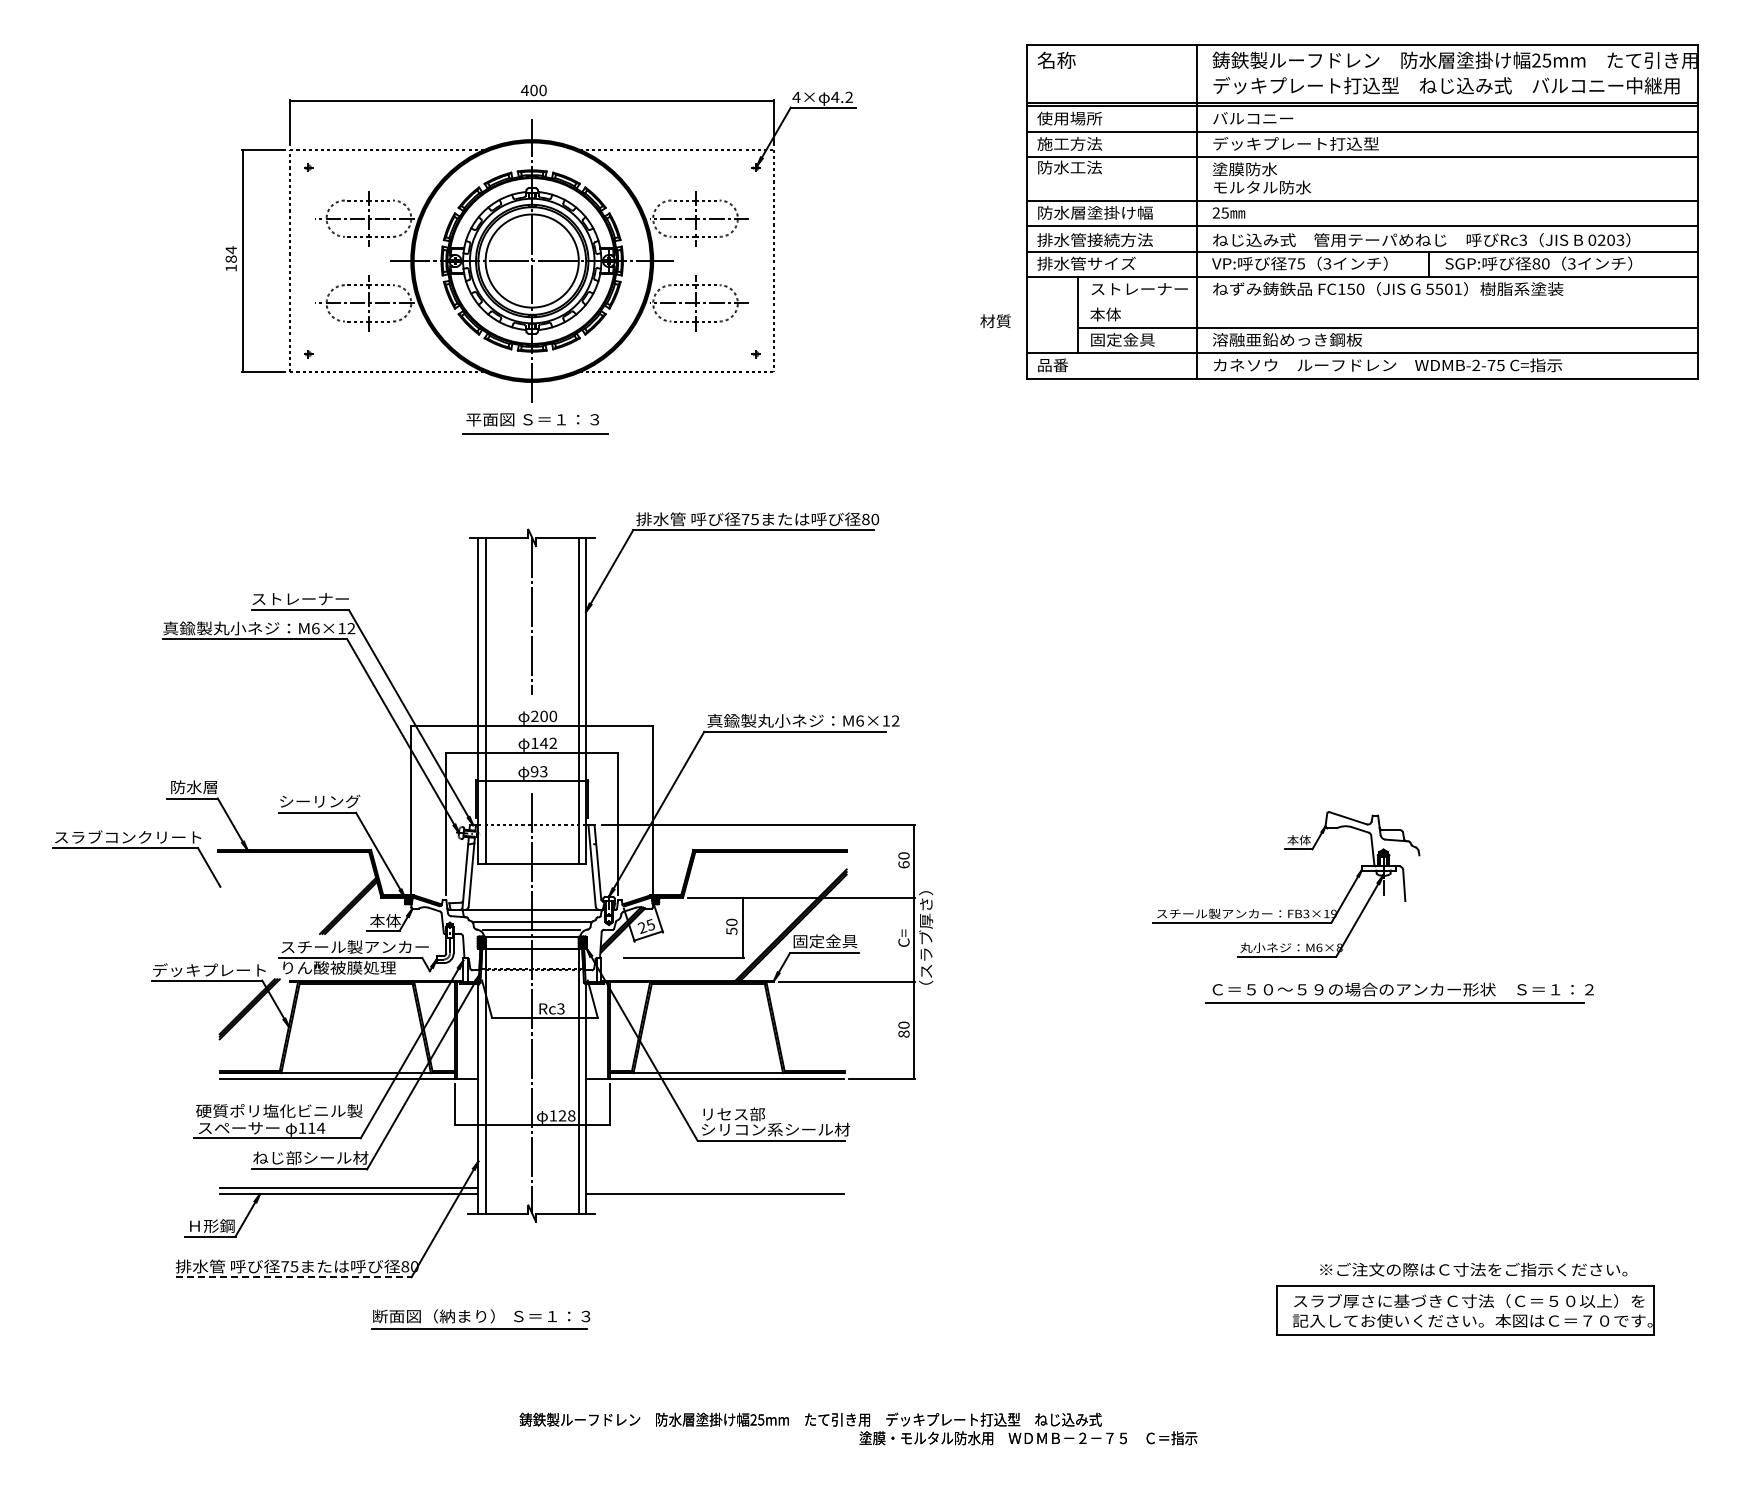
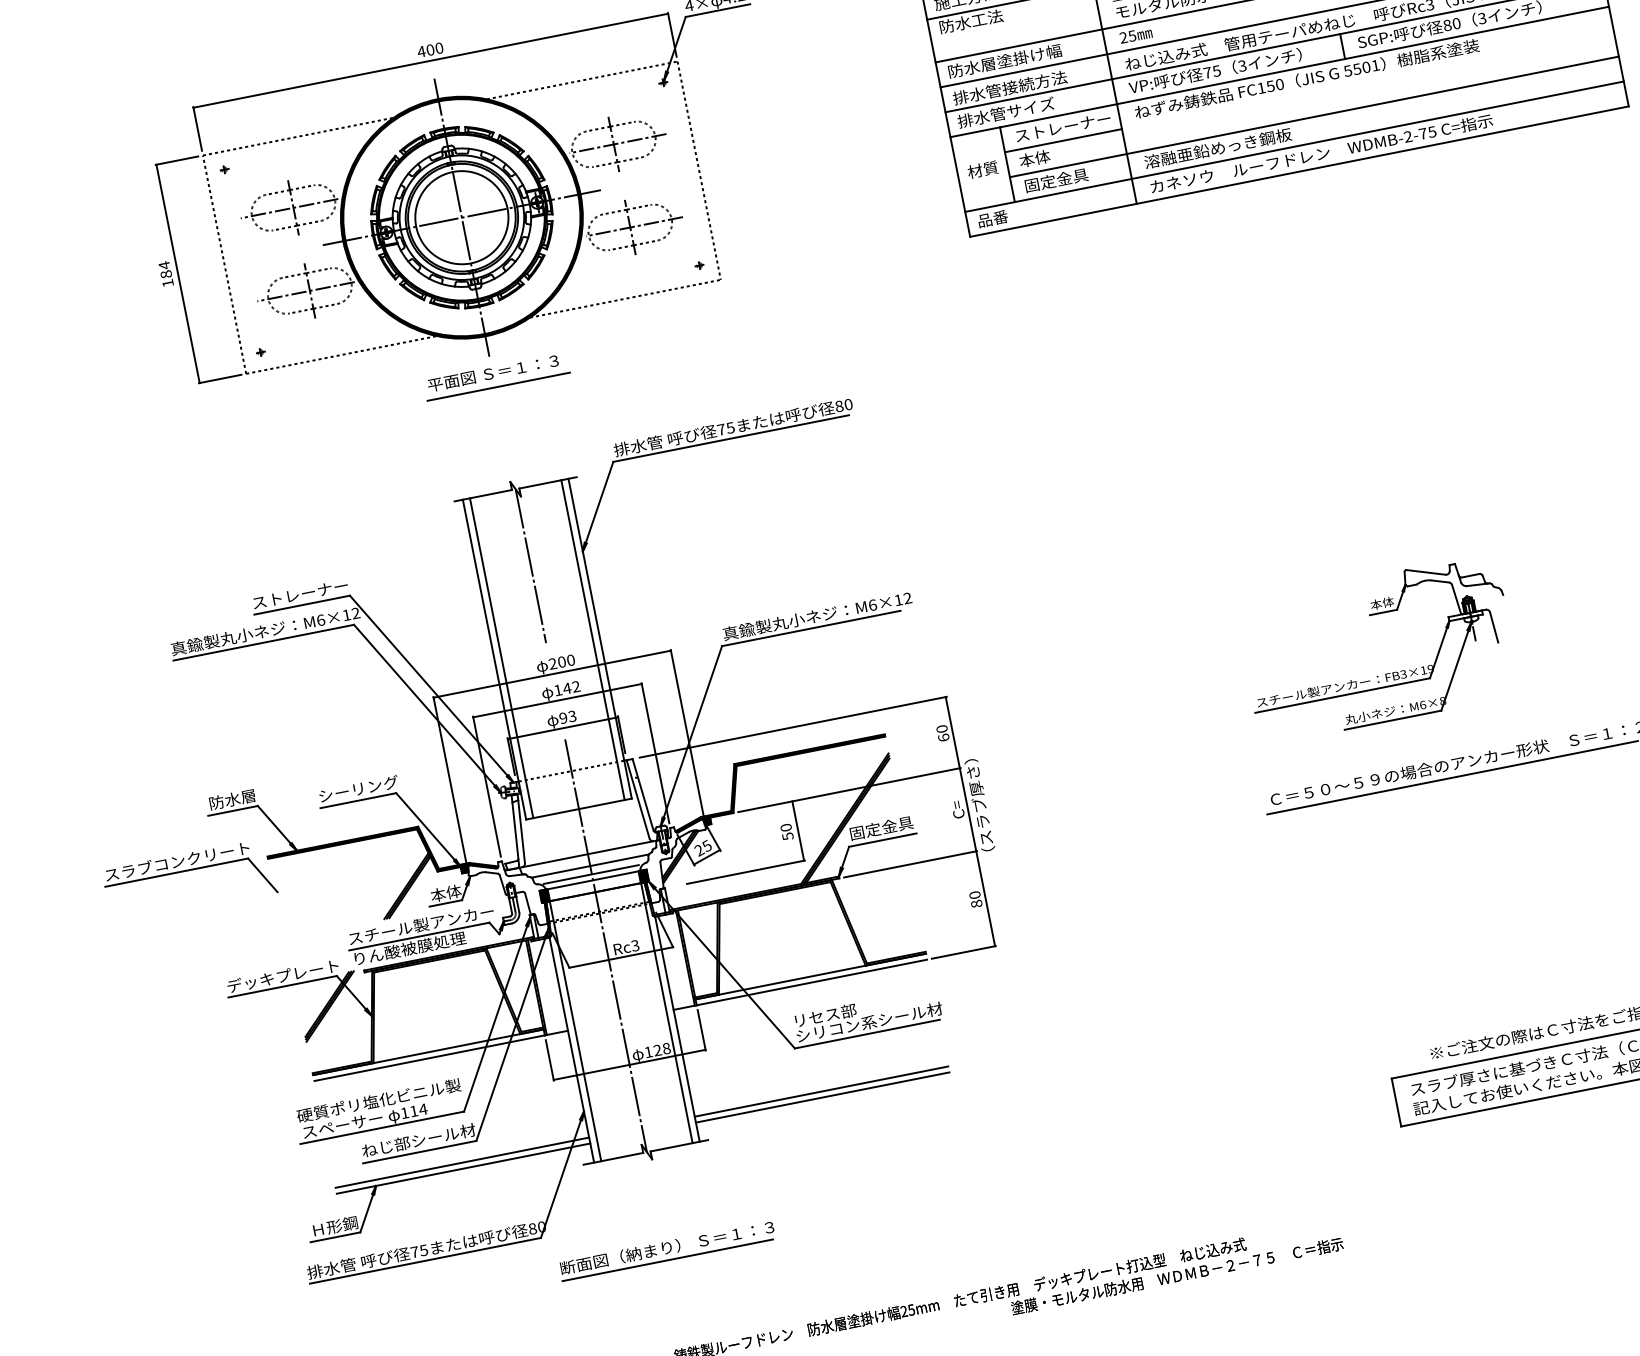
line: (1136, 302) -> (1062, 141), added
text: (995, 321) -> (982, 170), moved
part: (1289, 909) -> (1386, 673), moved
line: (715, 1188) -> (821, 1091), added
line: (293, 1277) -> (425, 1261), dashed -> solid
part: (480, 1319) -> (666, 1251), moved

